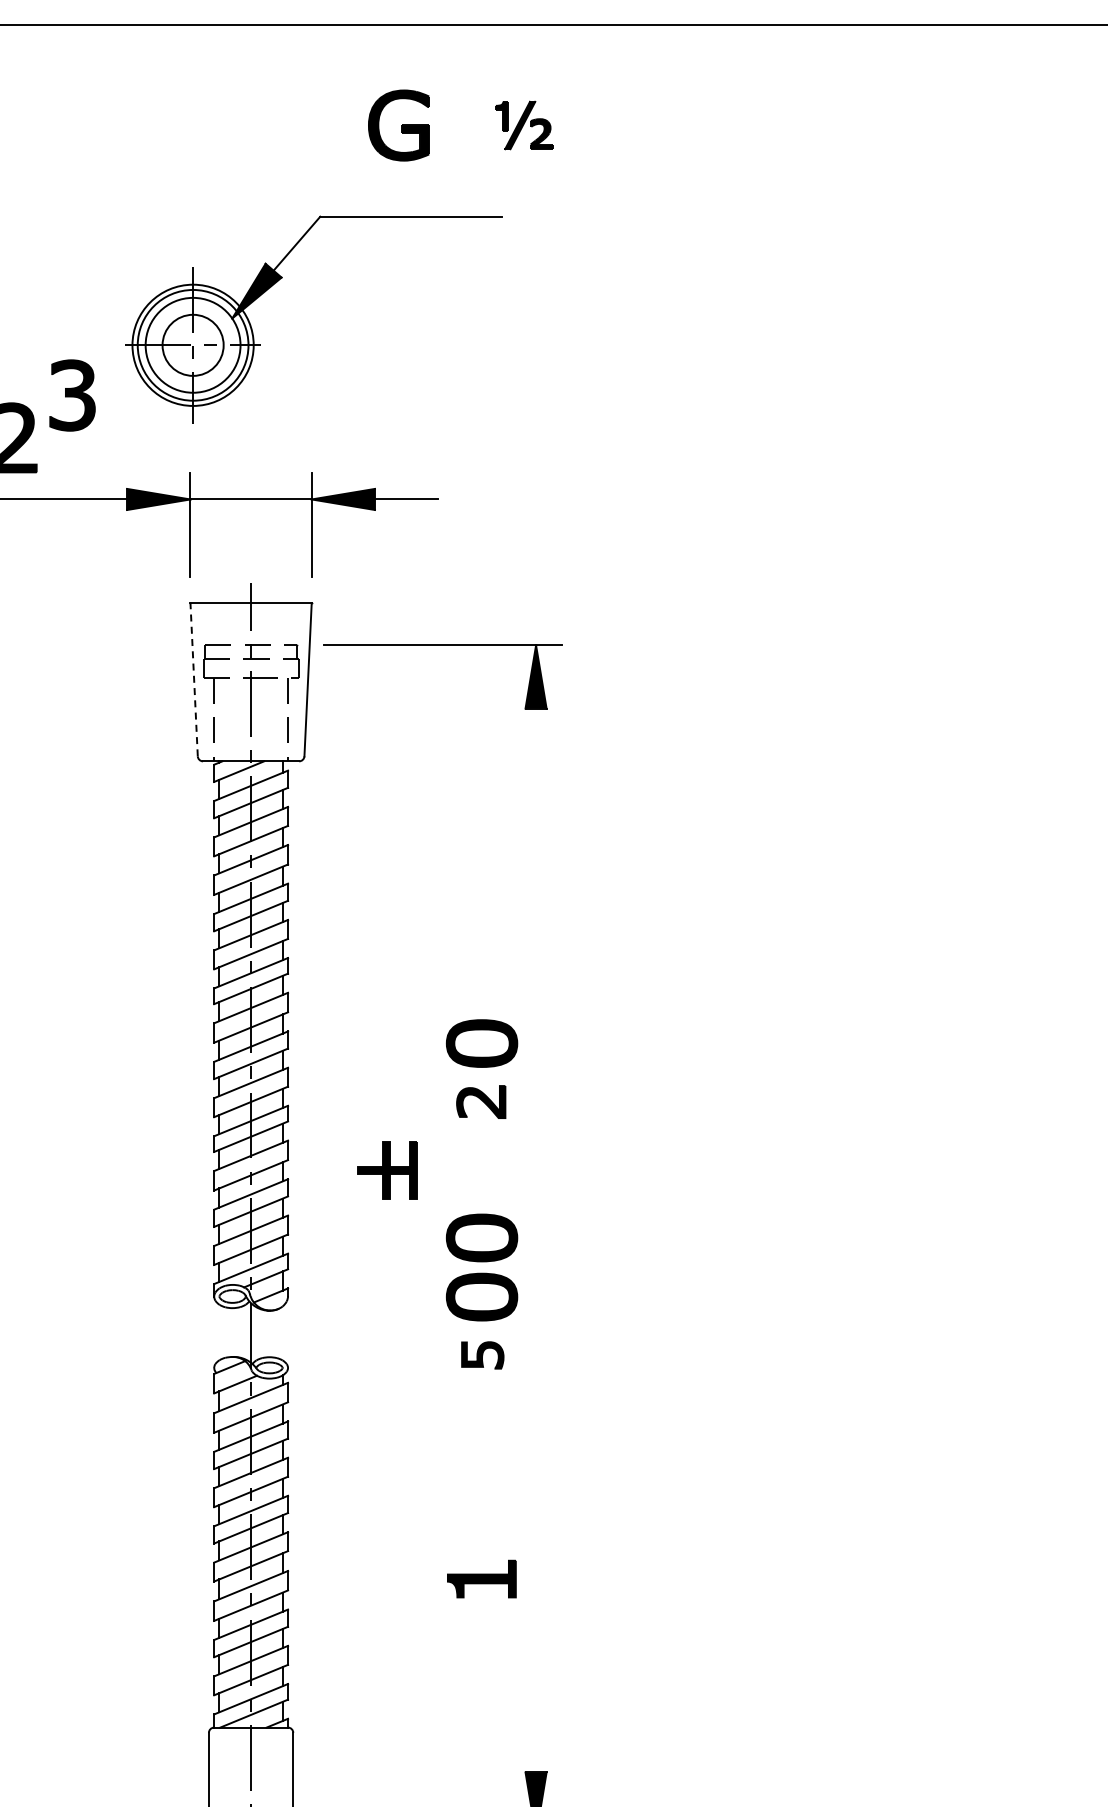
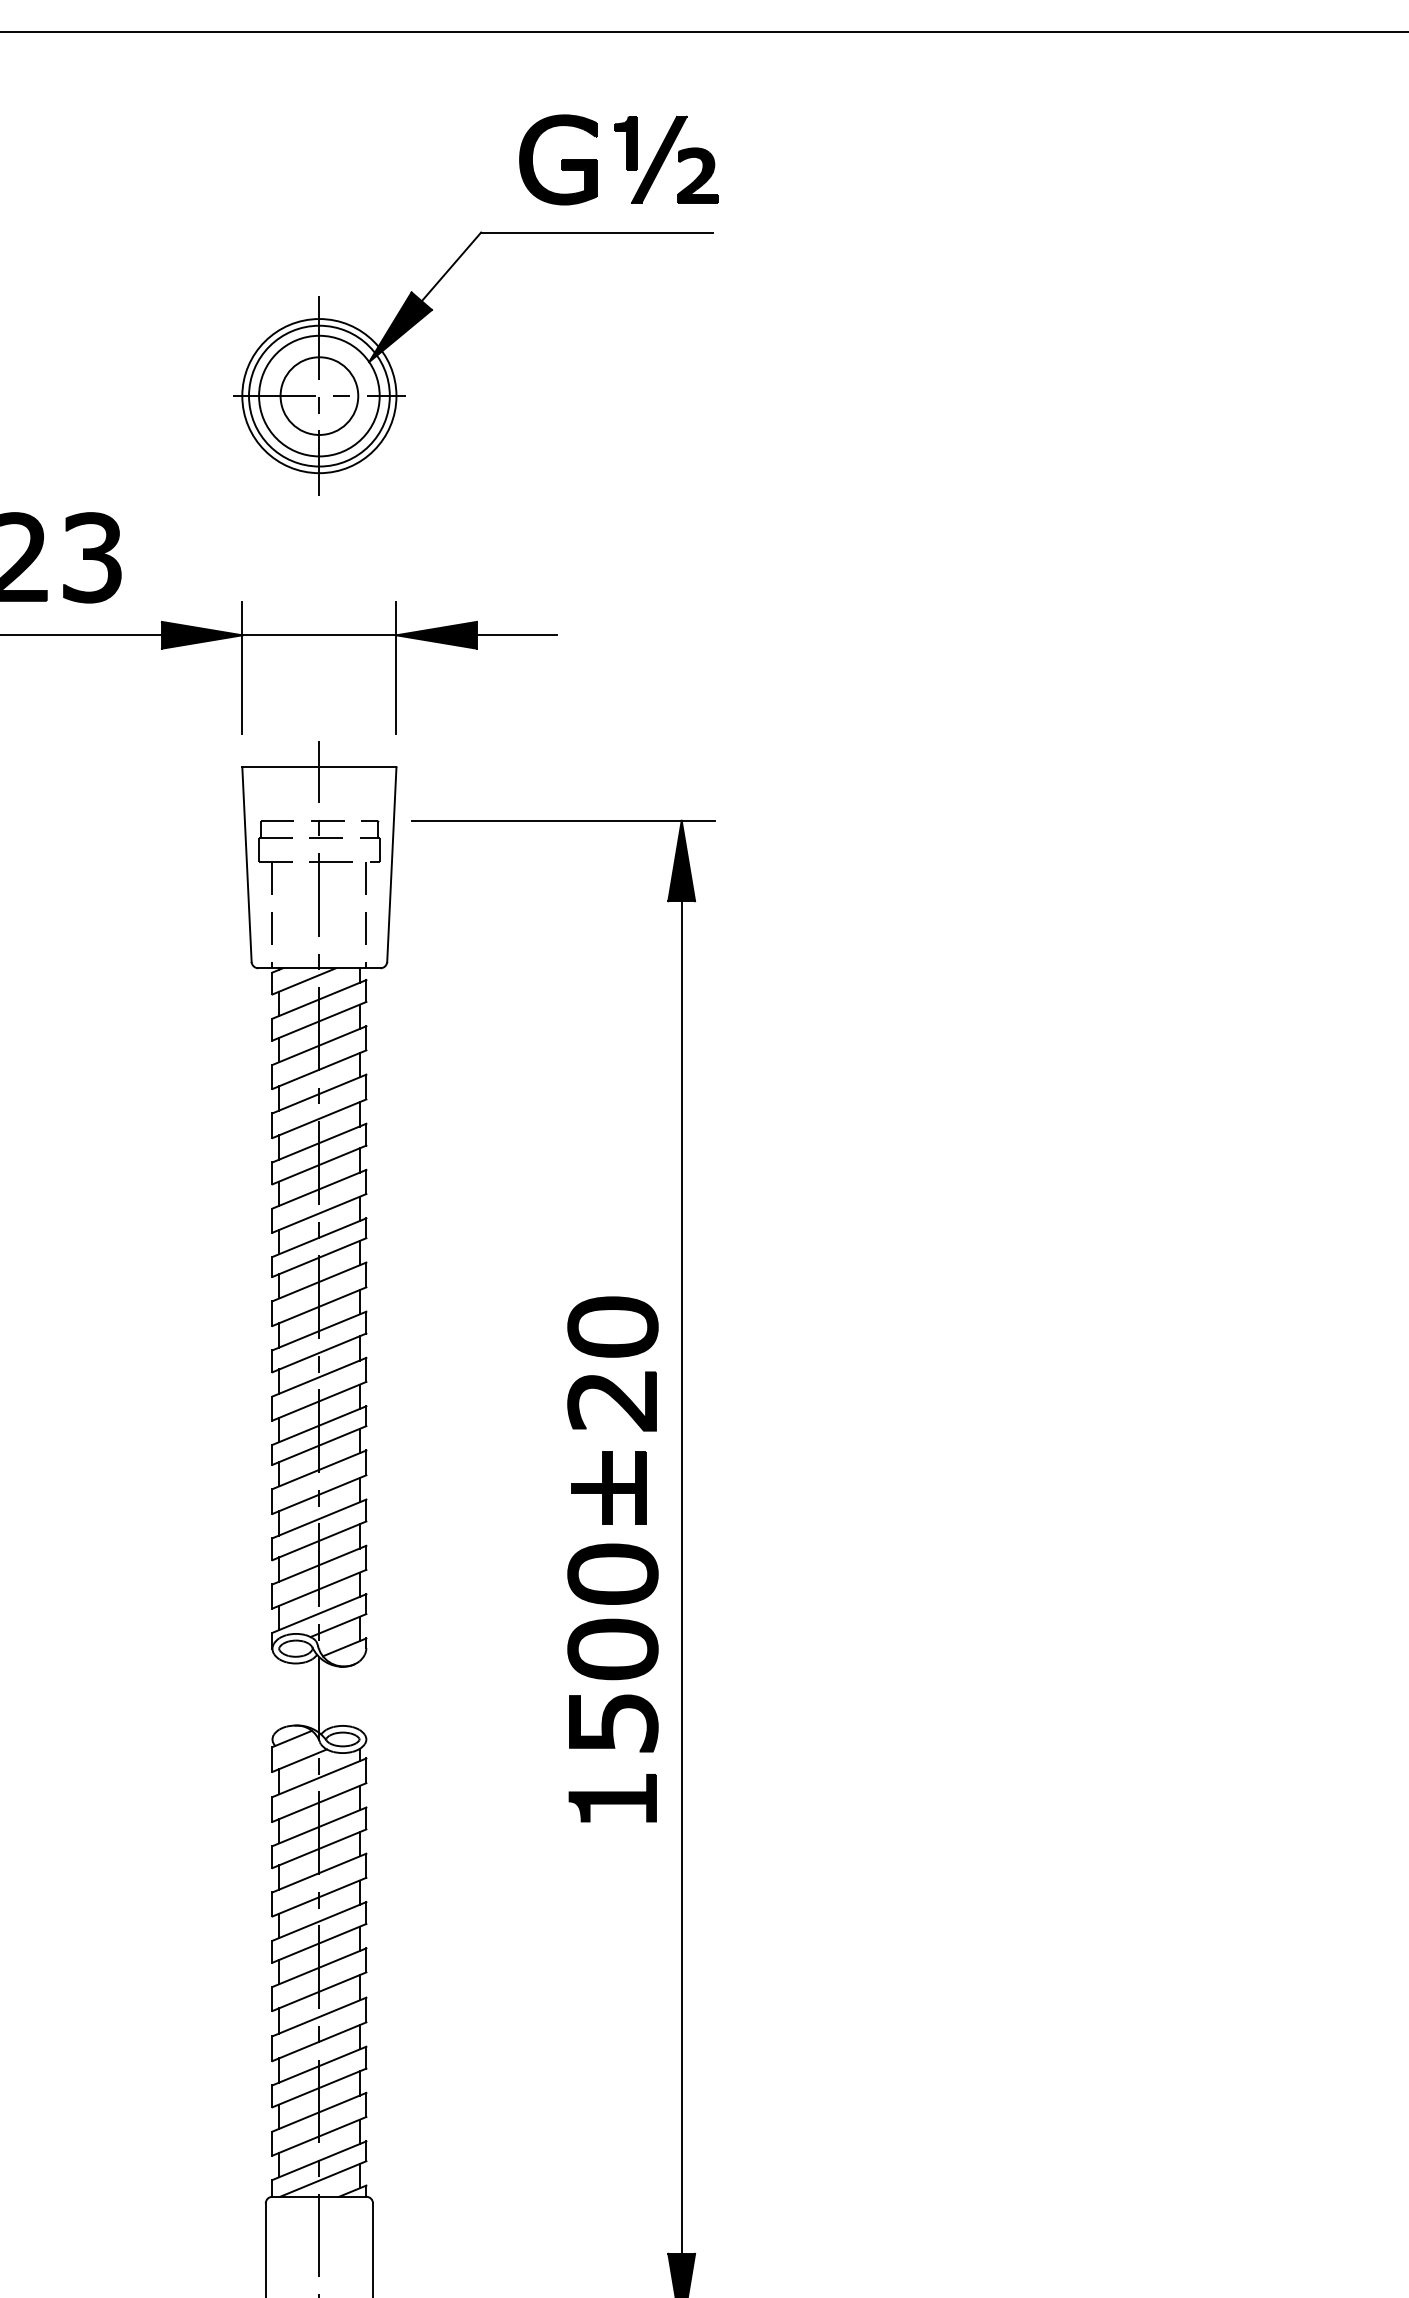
part: (398, 125) -> (557, 159), moved
part: (524, 125) -> (666, 159), size x1.43
part: (282, 278) -> (433, 311), moved
part: (72, 395) -> (92, 557), moved
line: (194, 679) -> (247, 864), dashed -> solid
part: (480, 1101) -> (611, 1400), size x1.43
part: (387, 1170) -> (608, 1488), moved
line: (536, 1240) -> (682, 1577), added
part: (482, 1355) -> (613, 1723), size x1.67
part: (481, 1578) -> (612, 1797), moved

